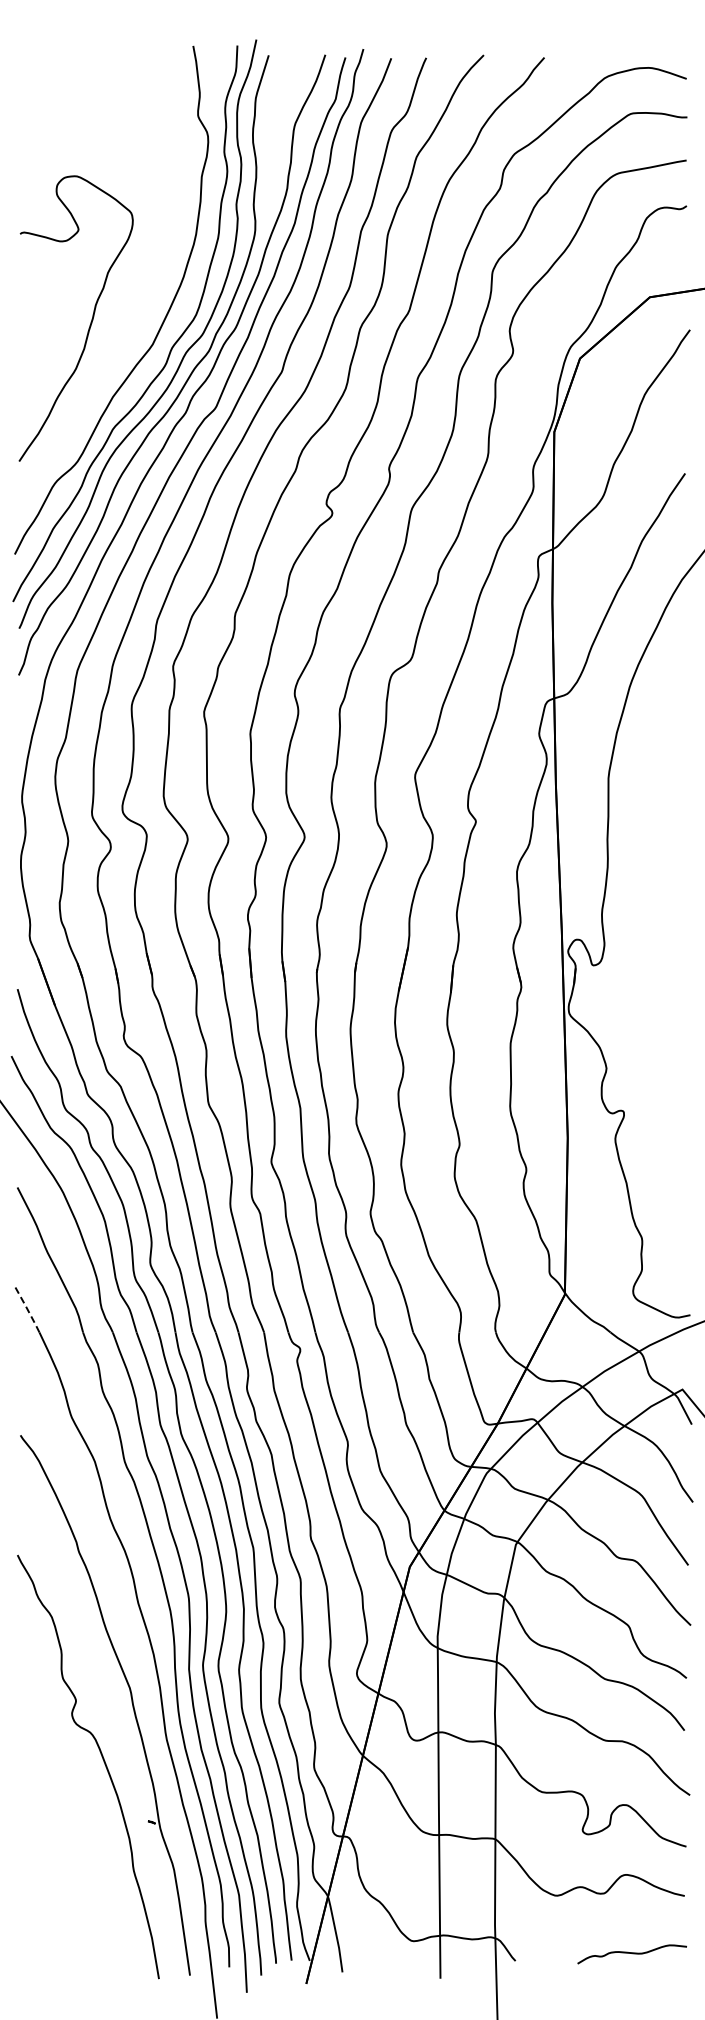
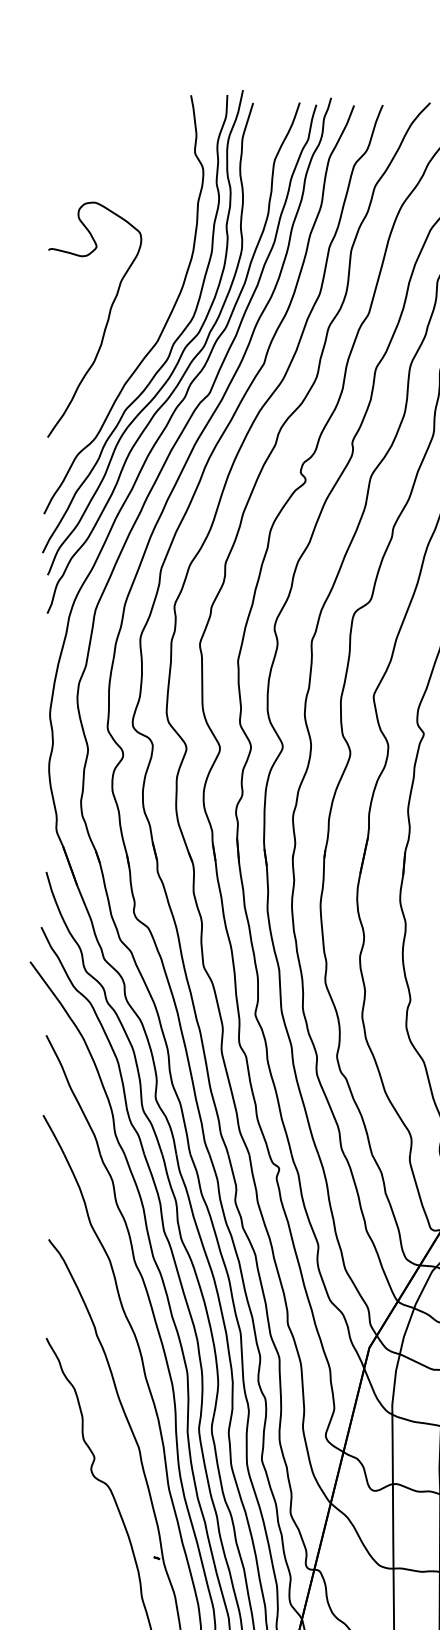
line: (27, 1308) -> (54, 1135), dashed -> solid

